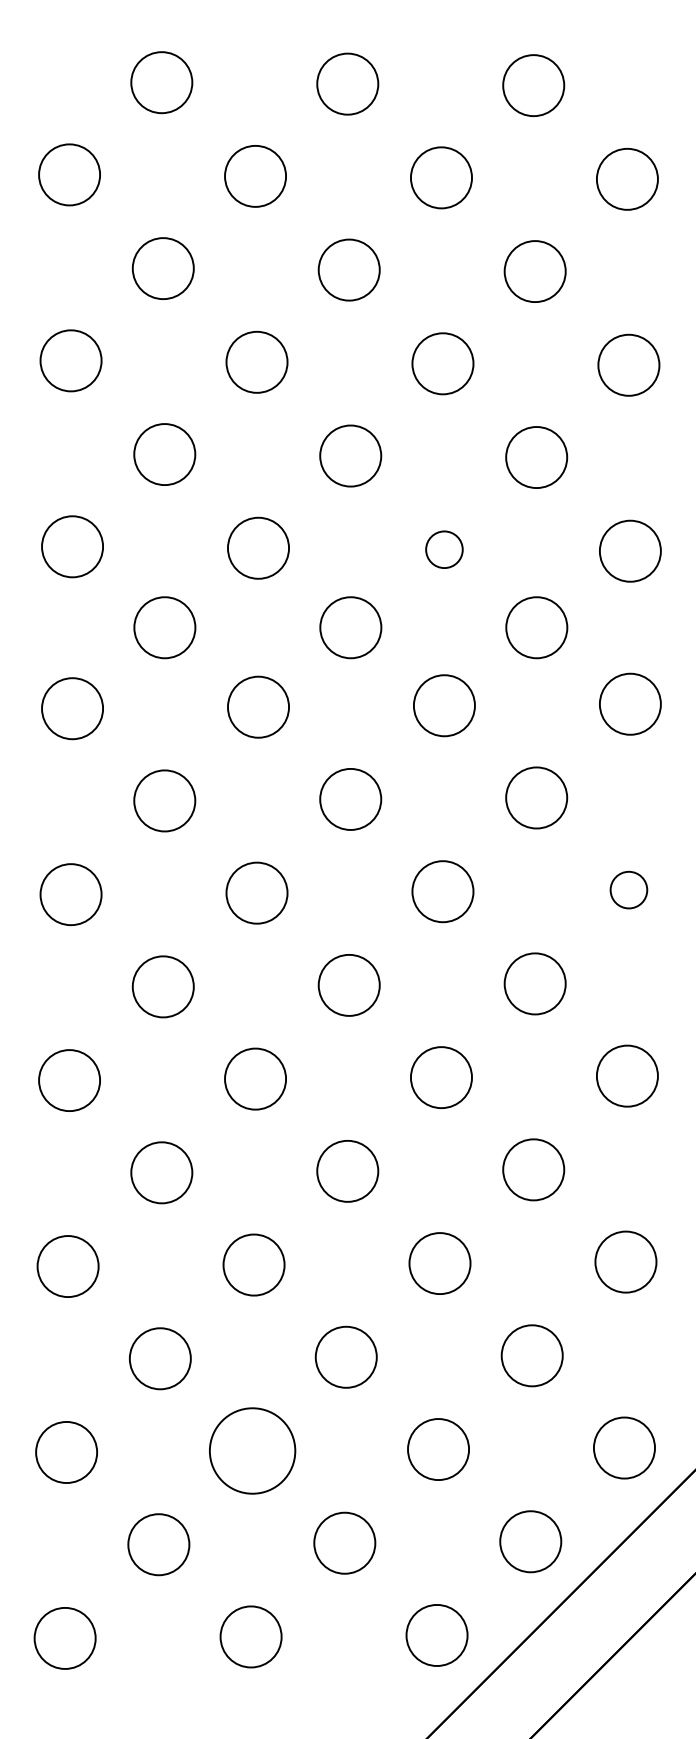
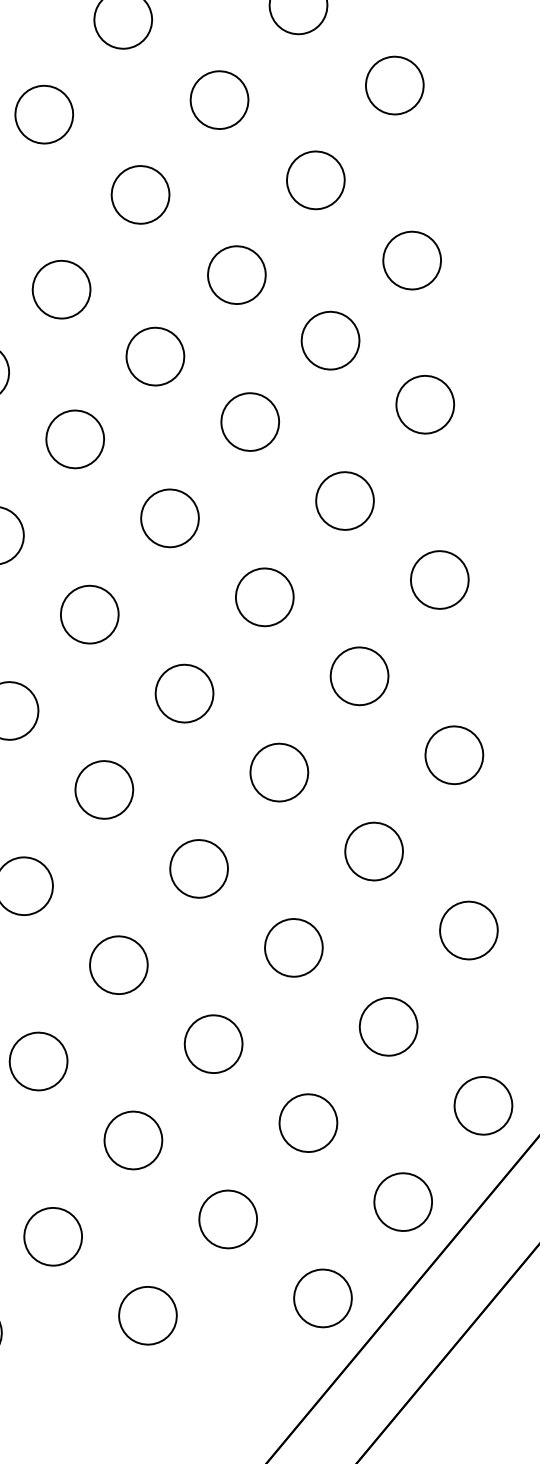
circle: (443, 549) -> (235, 274), size x1.67
circle: (628, 889) -> (439, 579), size x1.67
circle: (252, 1450) -> (133, 1140), size x0.71

